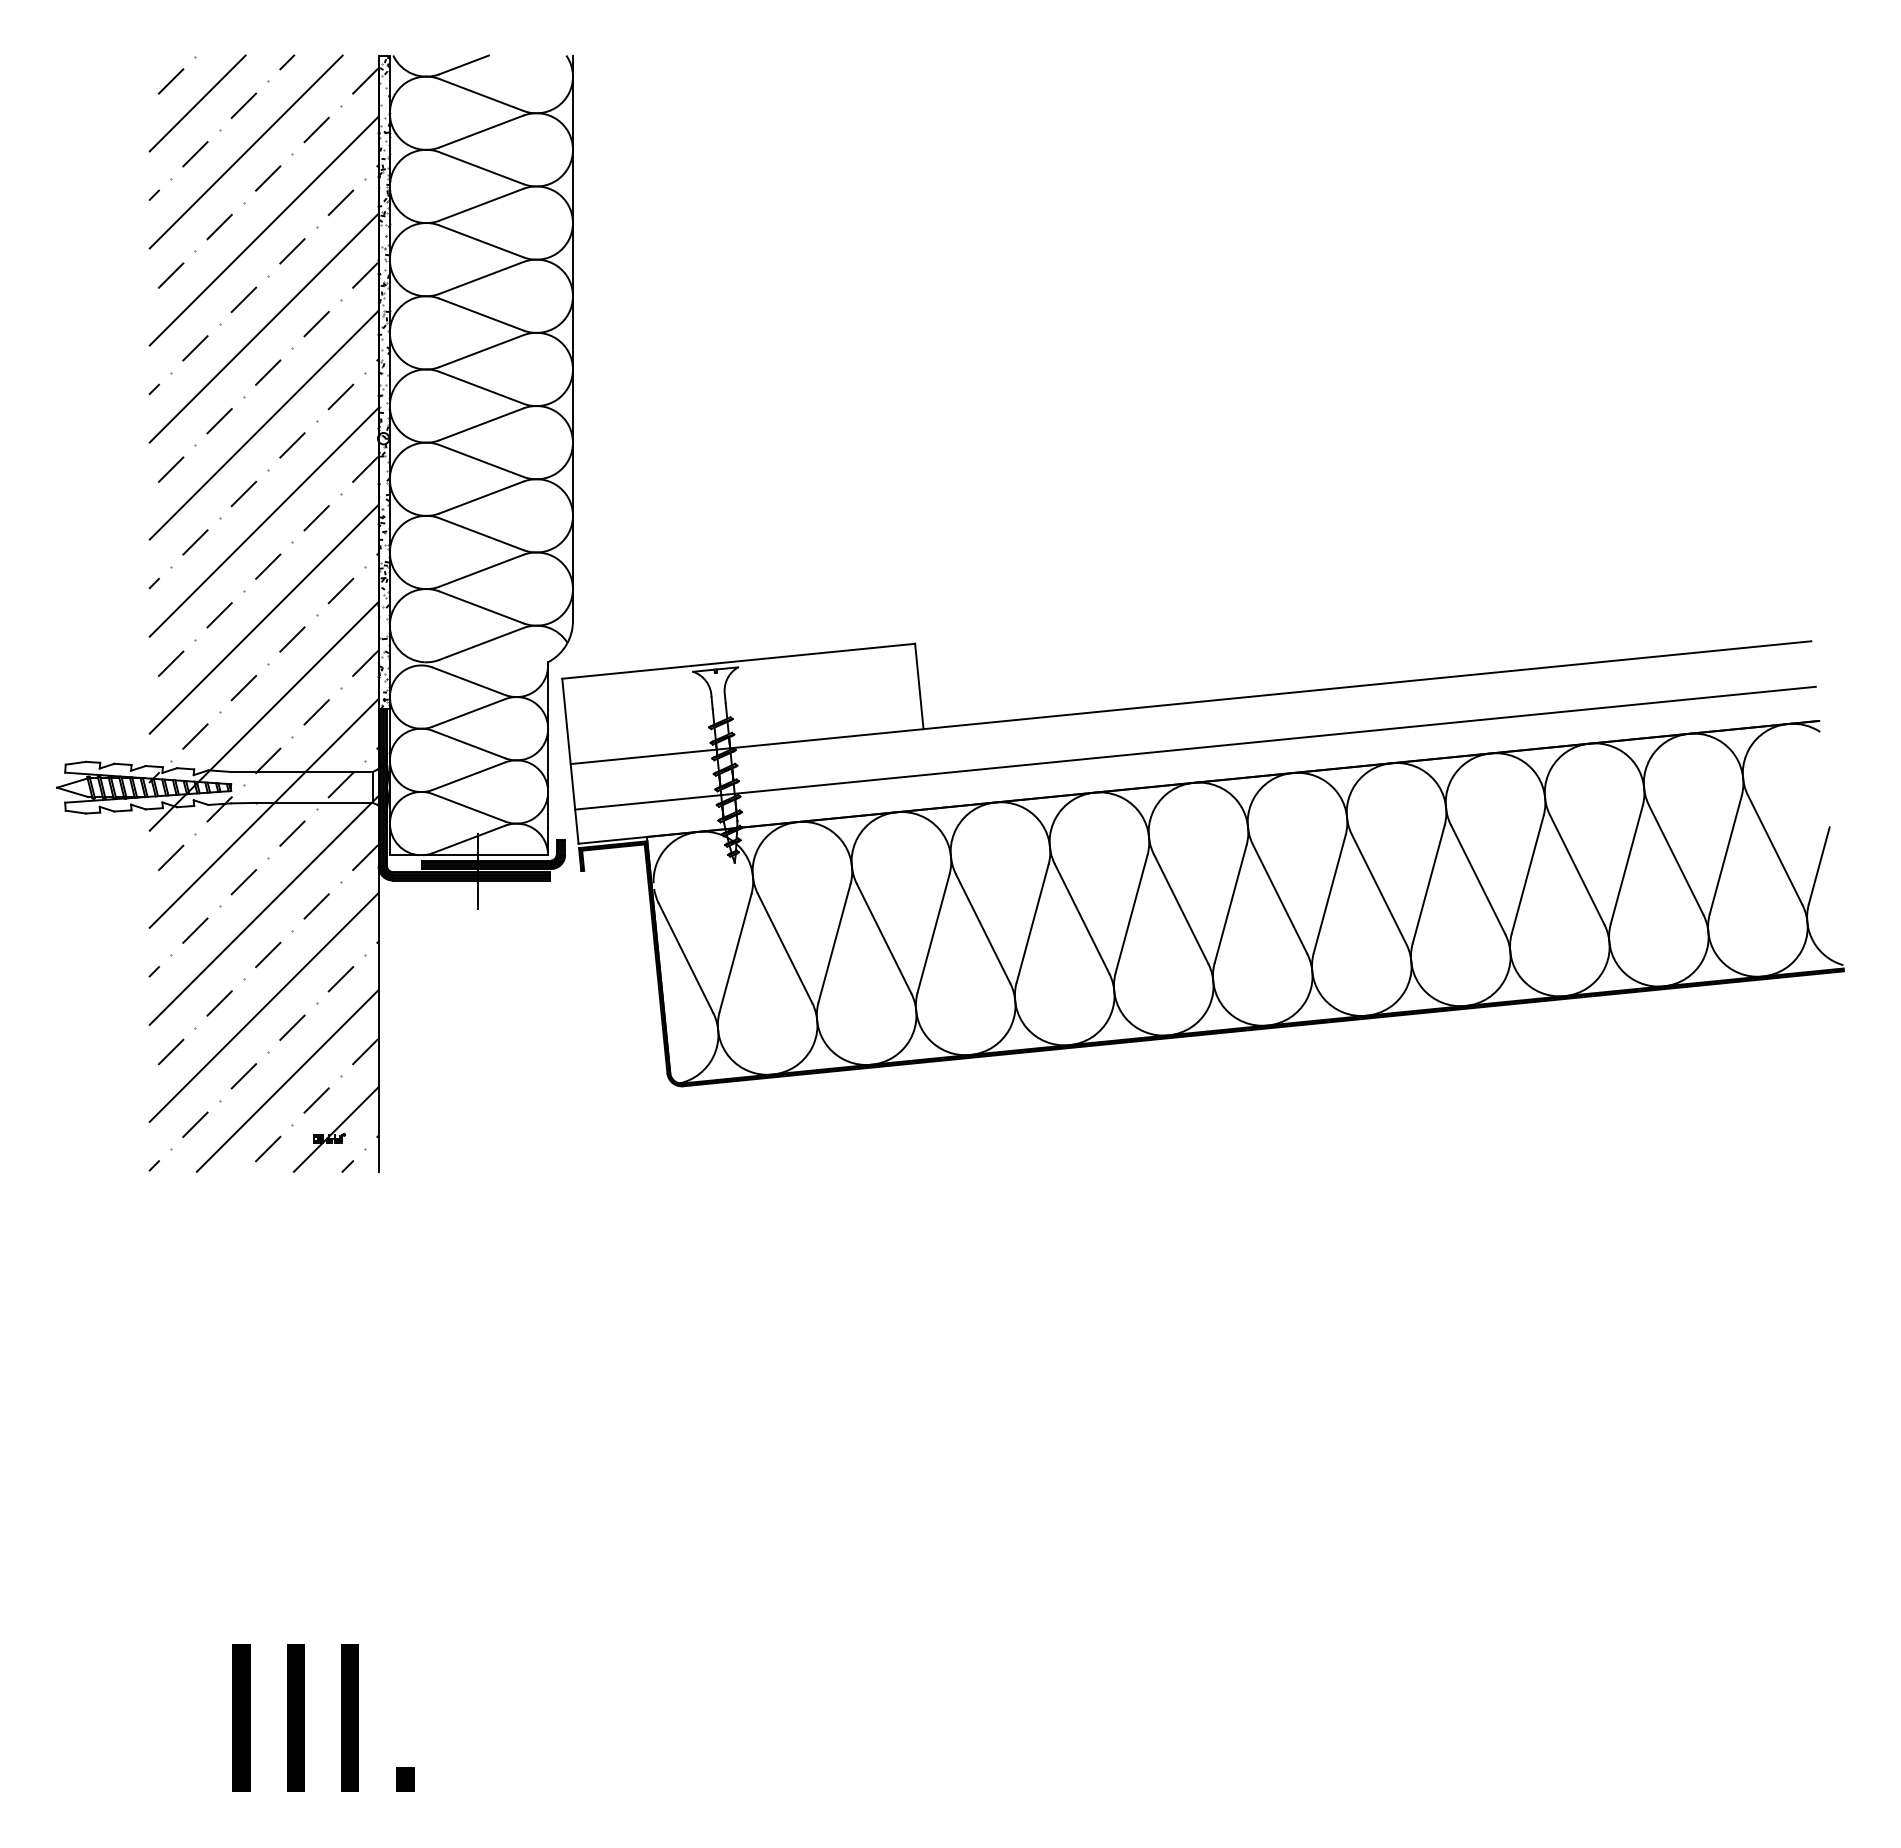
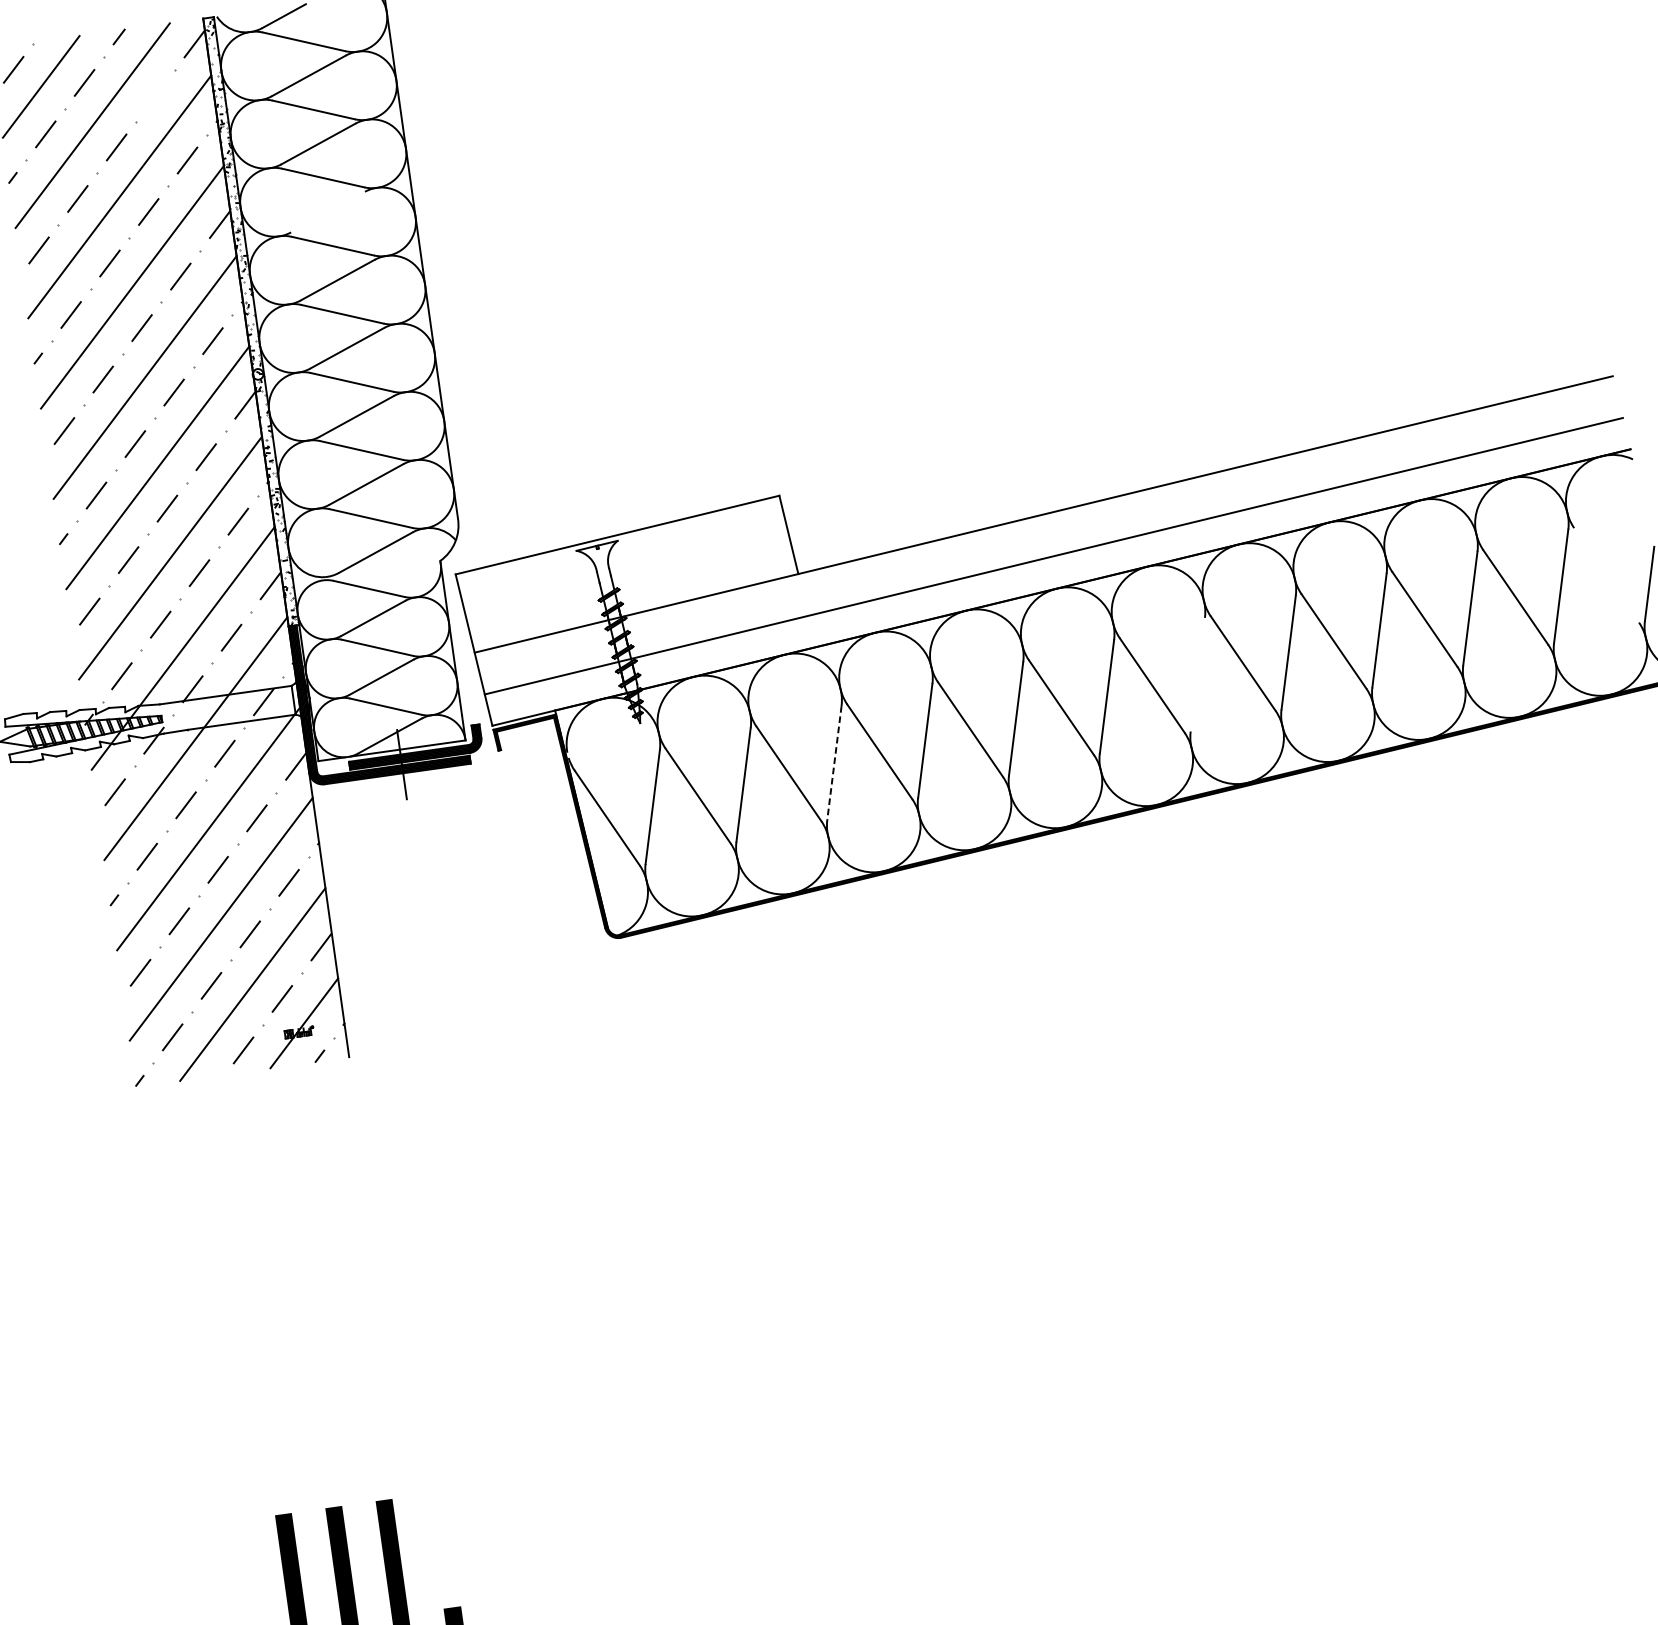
line: (316, 129) -> (155, 95), removed
line: (481, 277) -> (328, 211), removed
line: (1775, 849) -> (1606, 574), removed
line: (1329, 894) -> (1197, 674), removed
line: (933, 933) -> (834, 762), solid -> dashed

